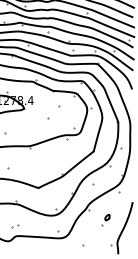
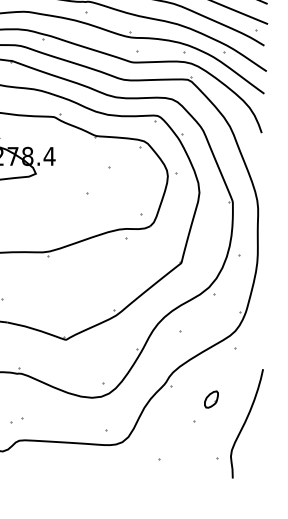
part: (105, 219) -> (205, 405), size x1.43

